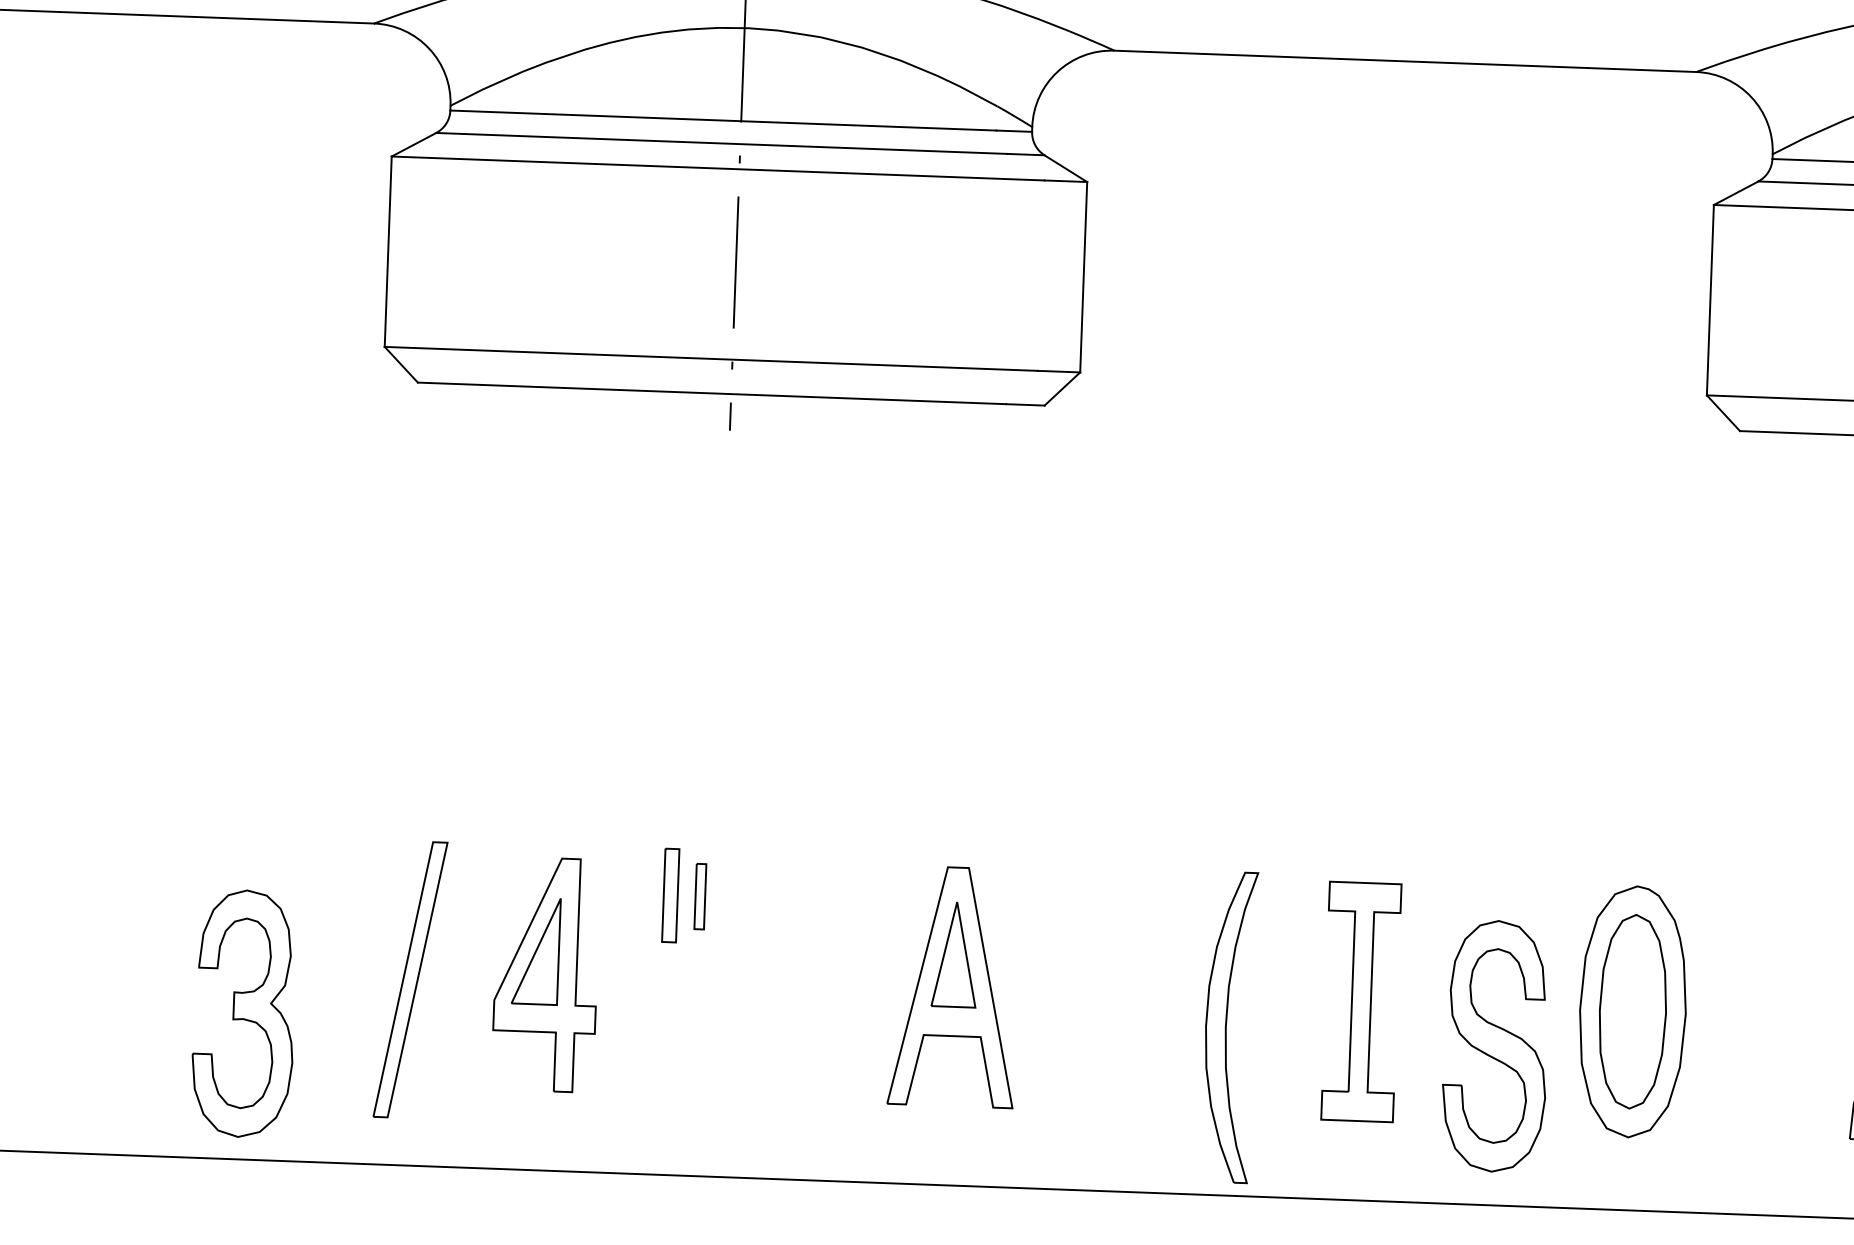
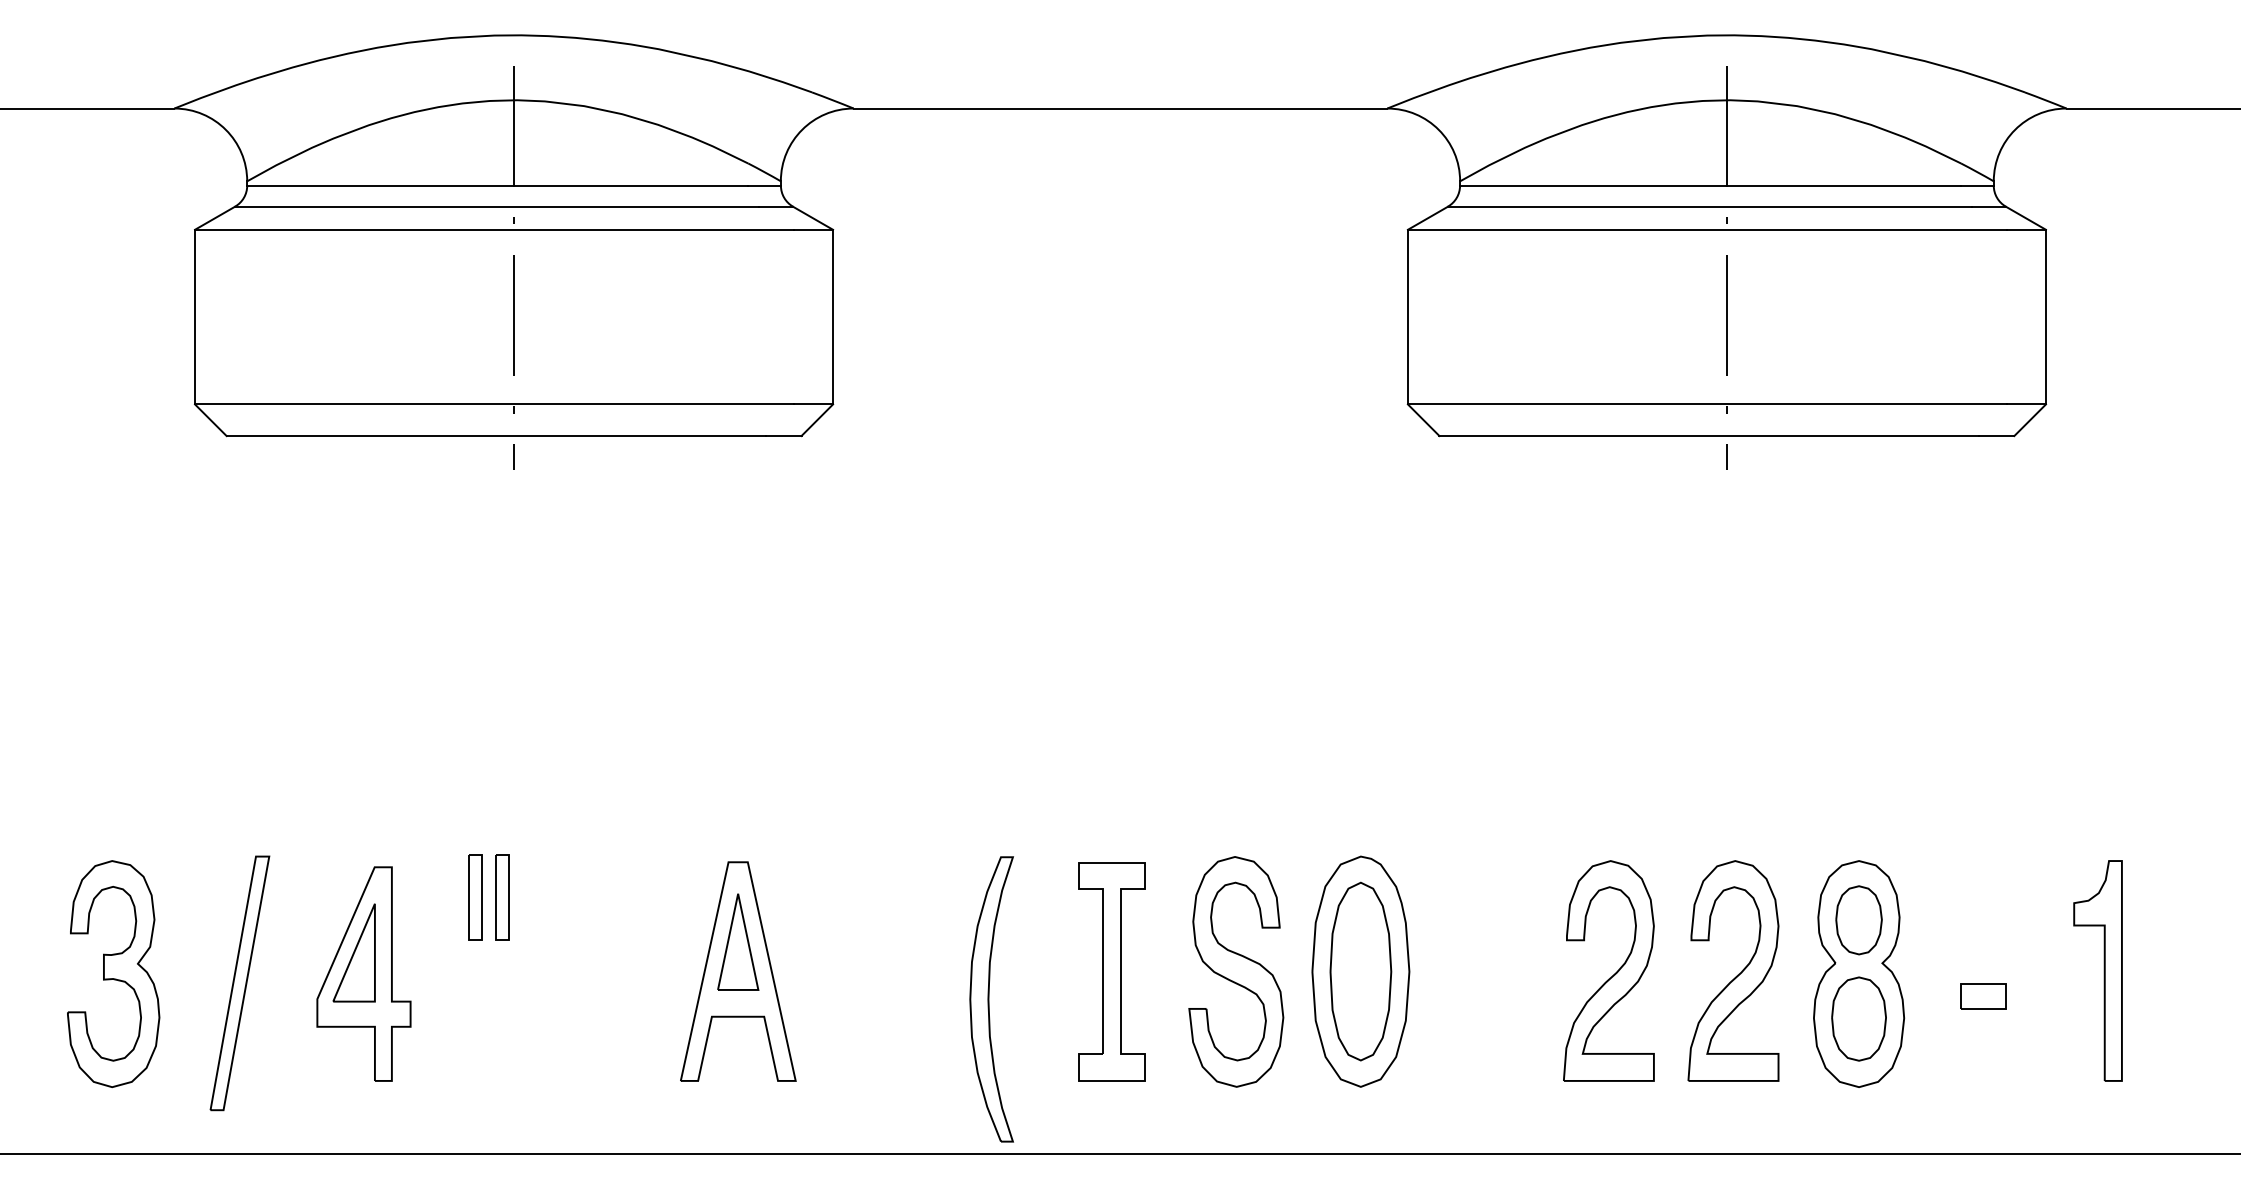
part: (700, 896) -> (502, 897), size x1.43
part: (244, 1013) -> (113, 973), moved
part: (1495, 1045) -> (1236, 971), moved

